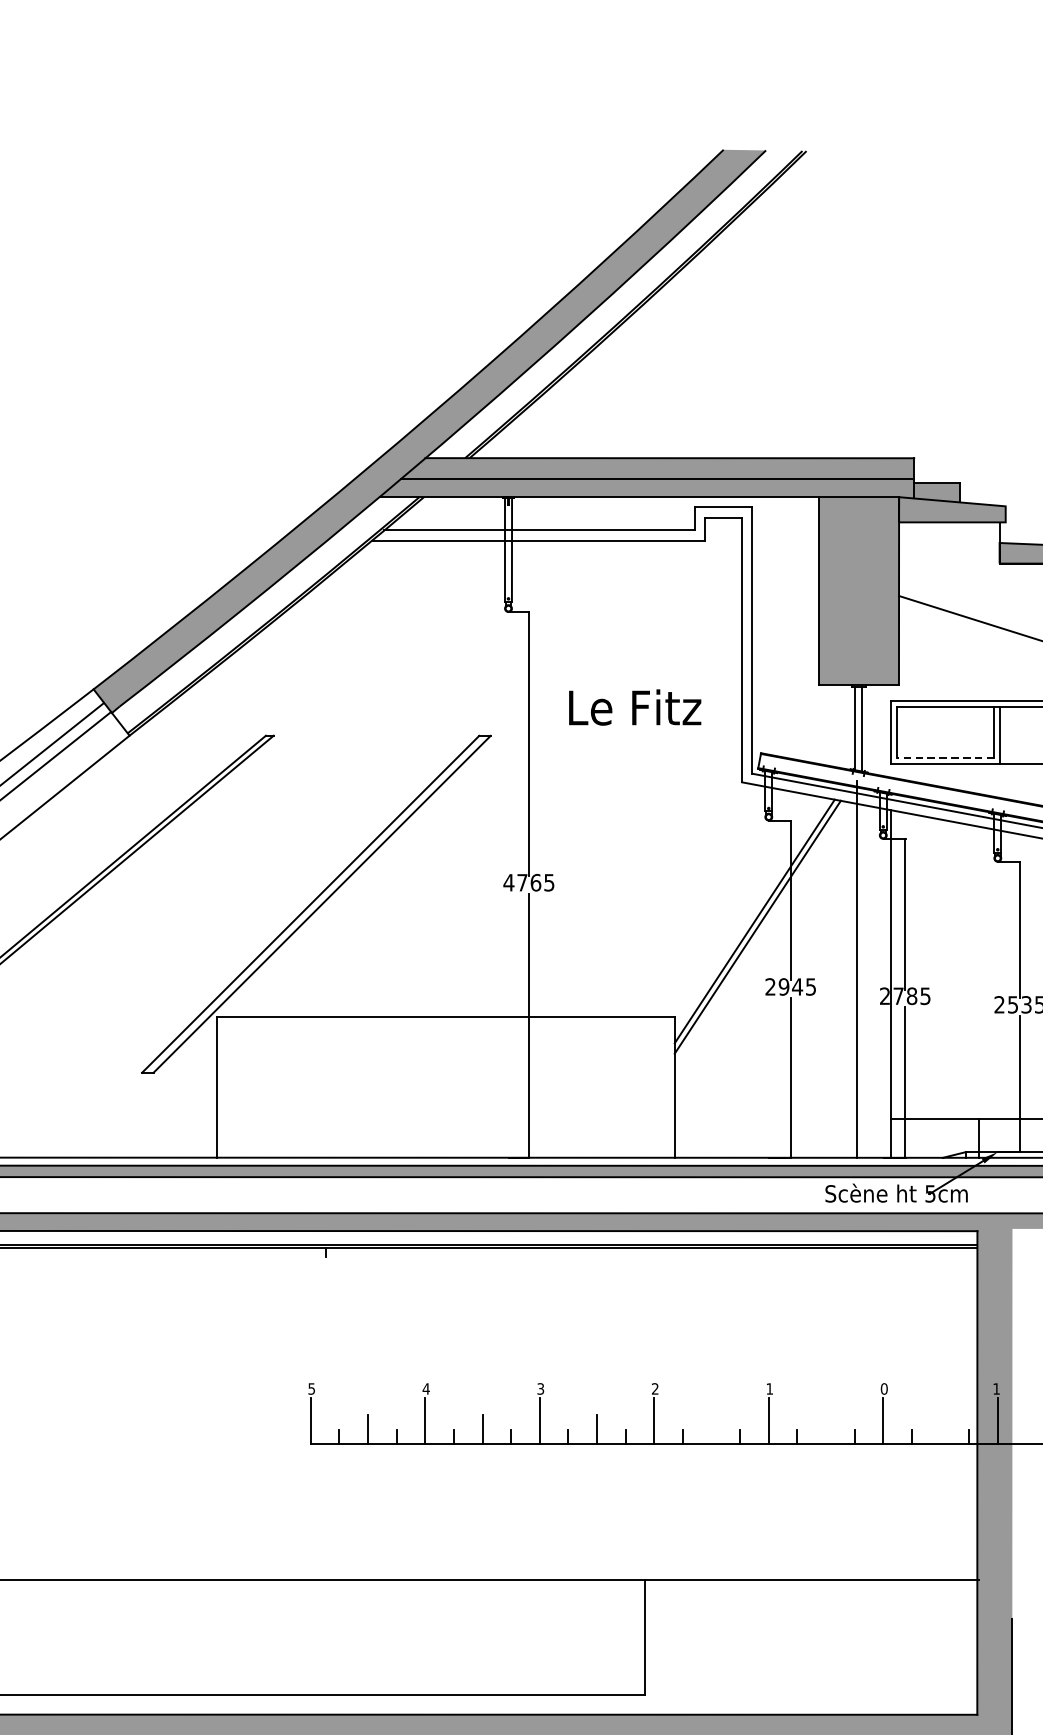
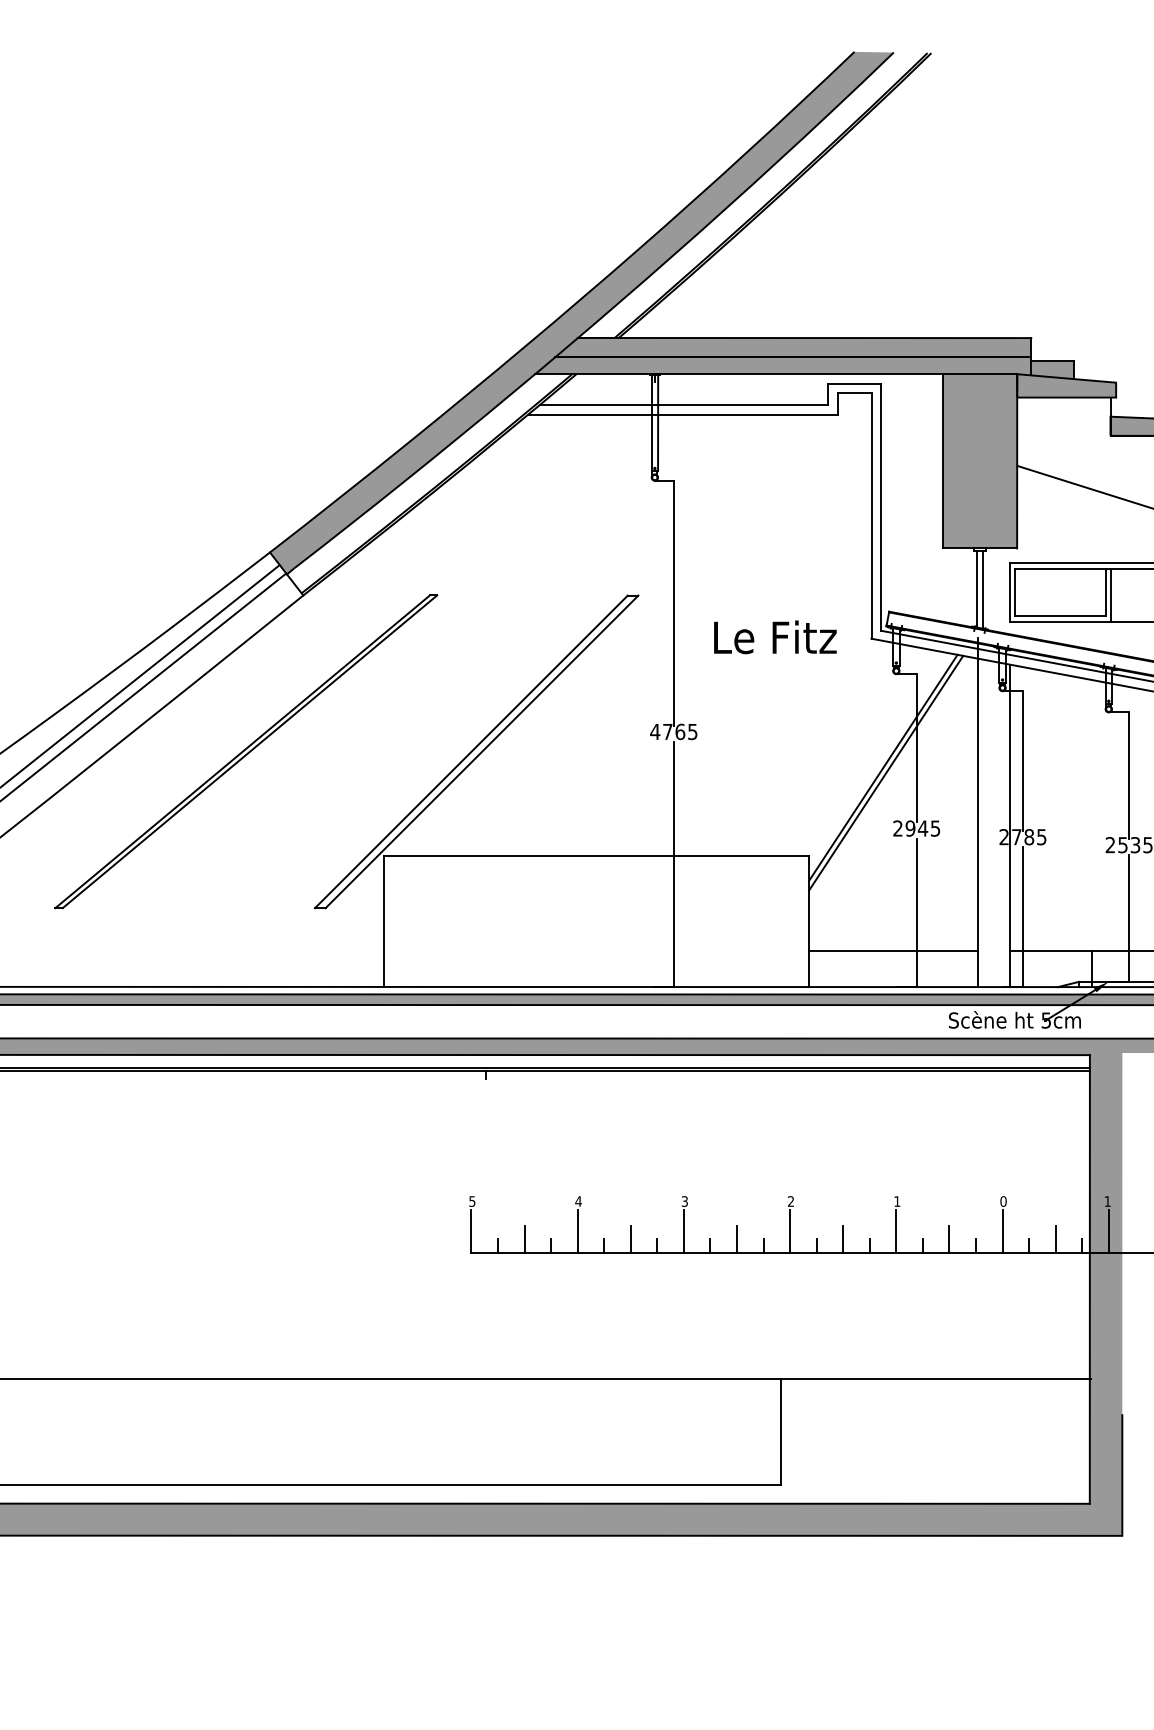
text: (635, 707) -> (775, 637), moved
line: (944, 758) -> (1059, 616), dashed -> solid
line: (765, 1118) -> (893, 950), added
line: (711, 1428) -> (843, 1238), added
line: (826, 1428) -> (949, 1238), added
line: (940, 1428) -> (1055, 1238), added

